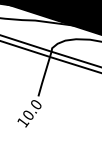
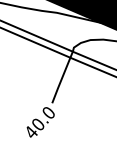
text: (23, 122) -> (31, 132), 10.0 -> 40.0

